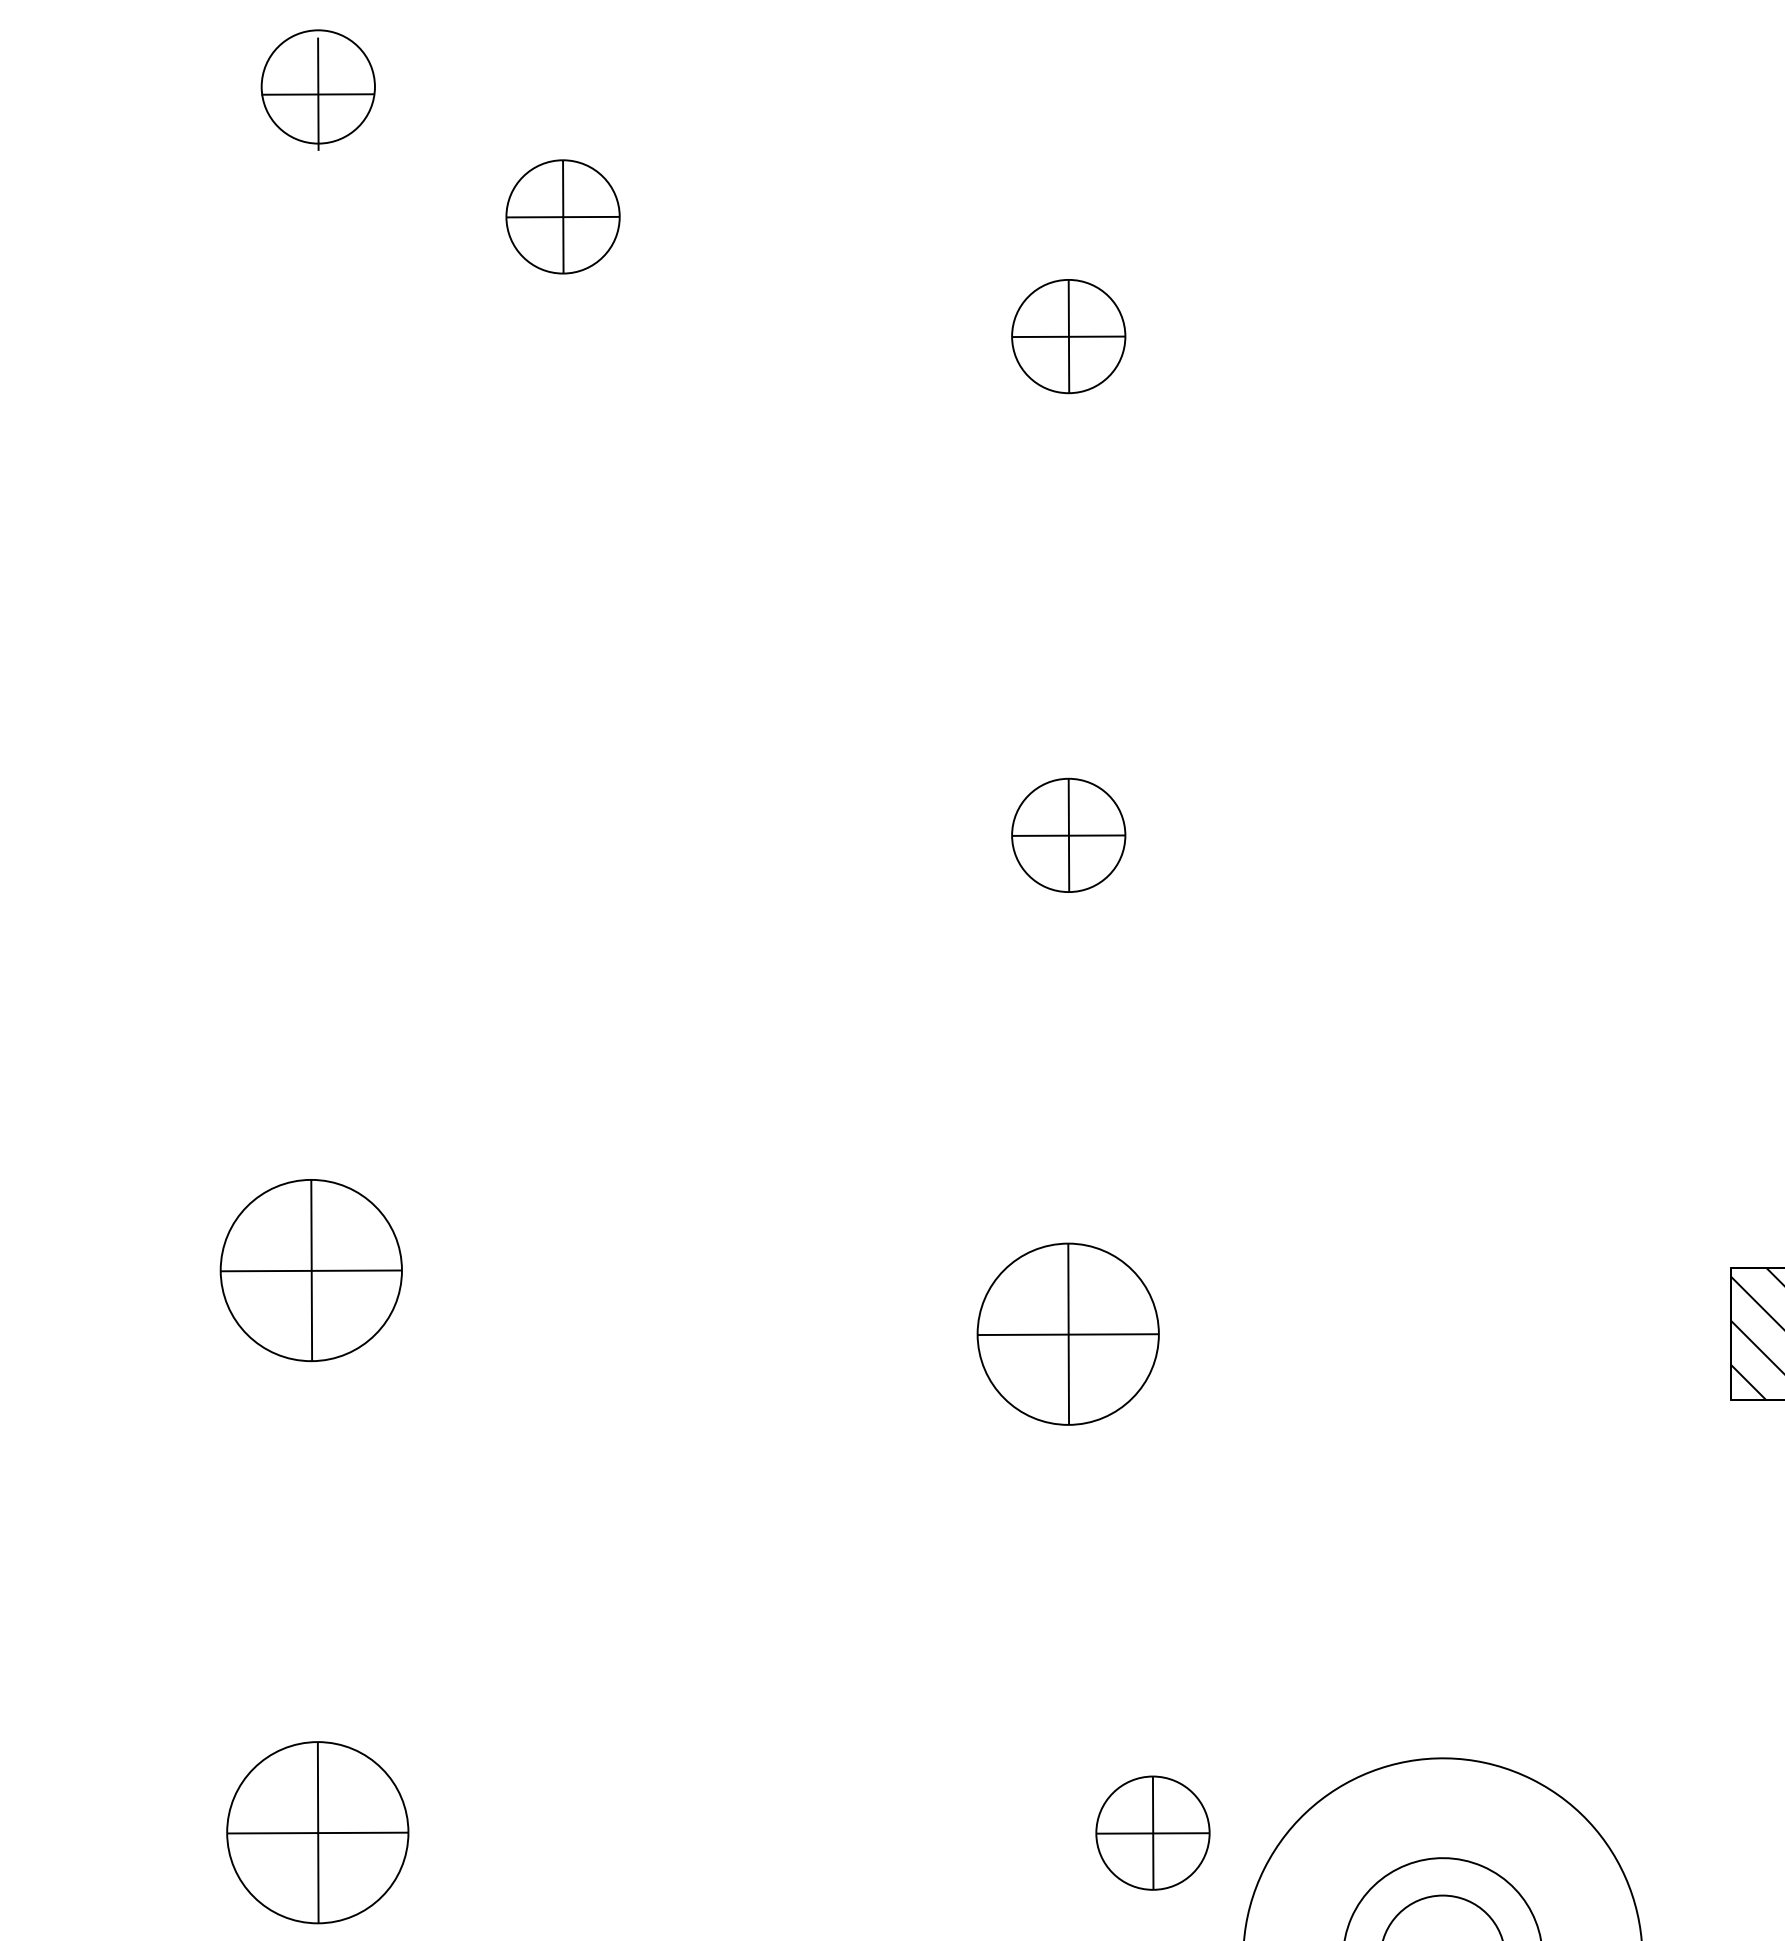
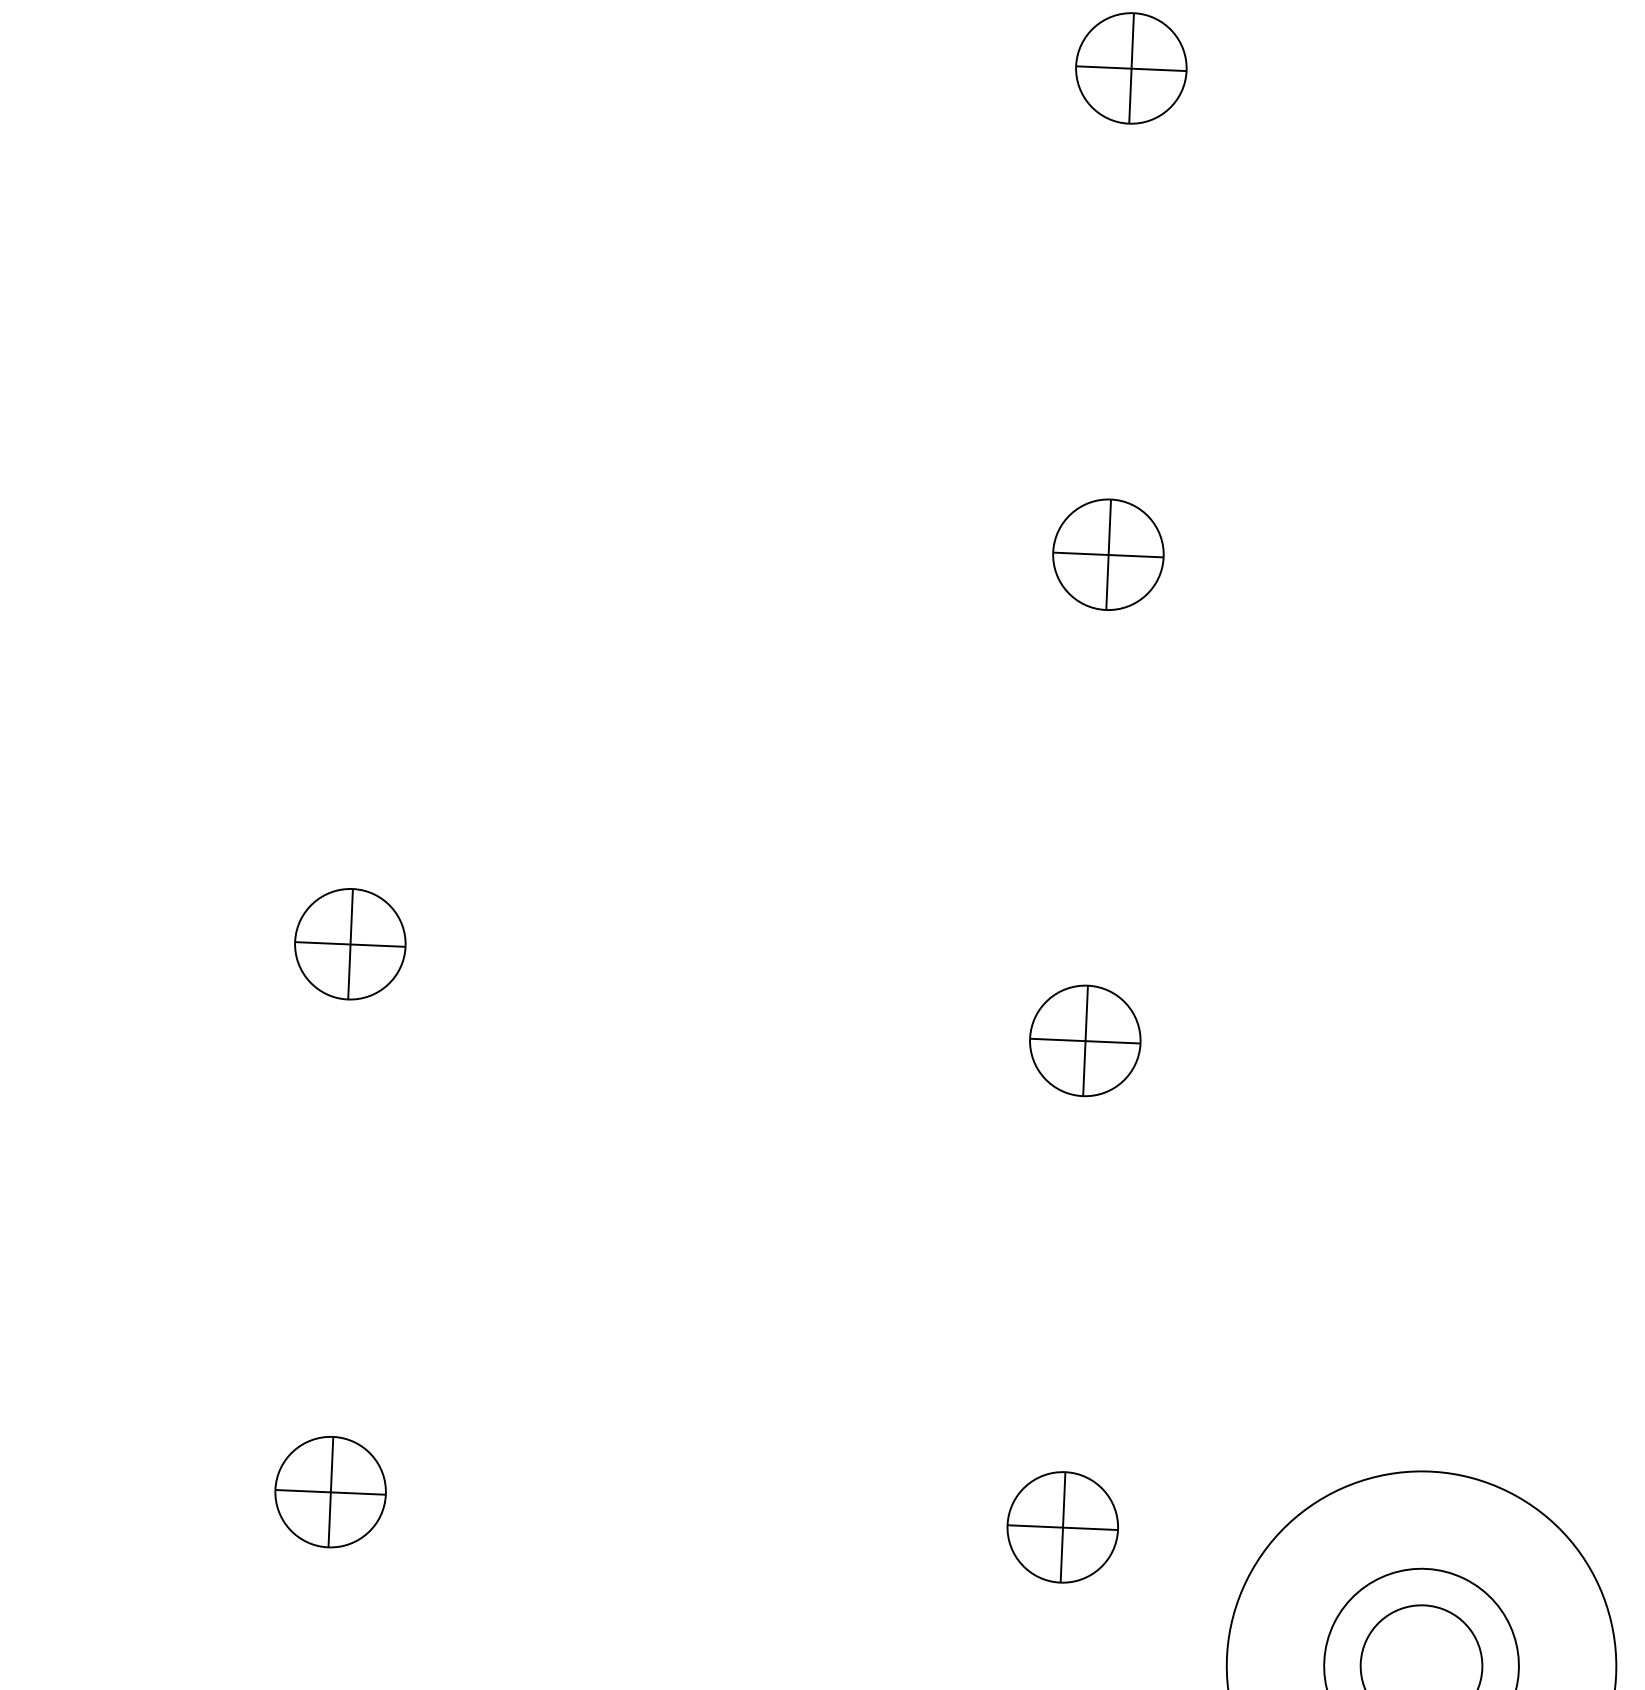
part: (311, 1270) -> (350, 944), size x0.62
part: (1068, 1333) -> (1085, 1040), size x0.62
part: (317, 1831) -> (330, 1491), size x0.62
part: (1152, 1832) -> (1062, 1526), moved

